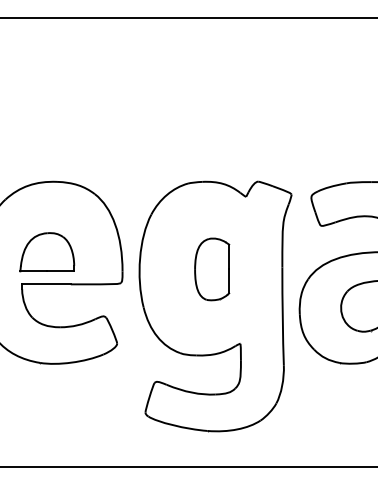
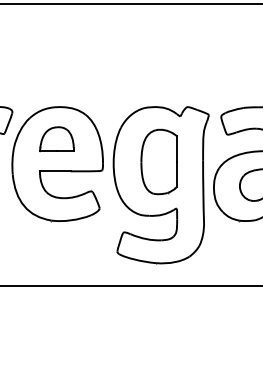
part: (46, 252) -> (56, 139), moved
part: (211, 268) -> (158, 161), size x1.67

